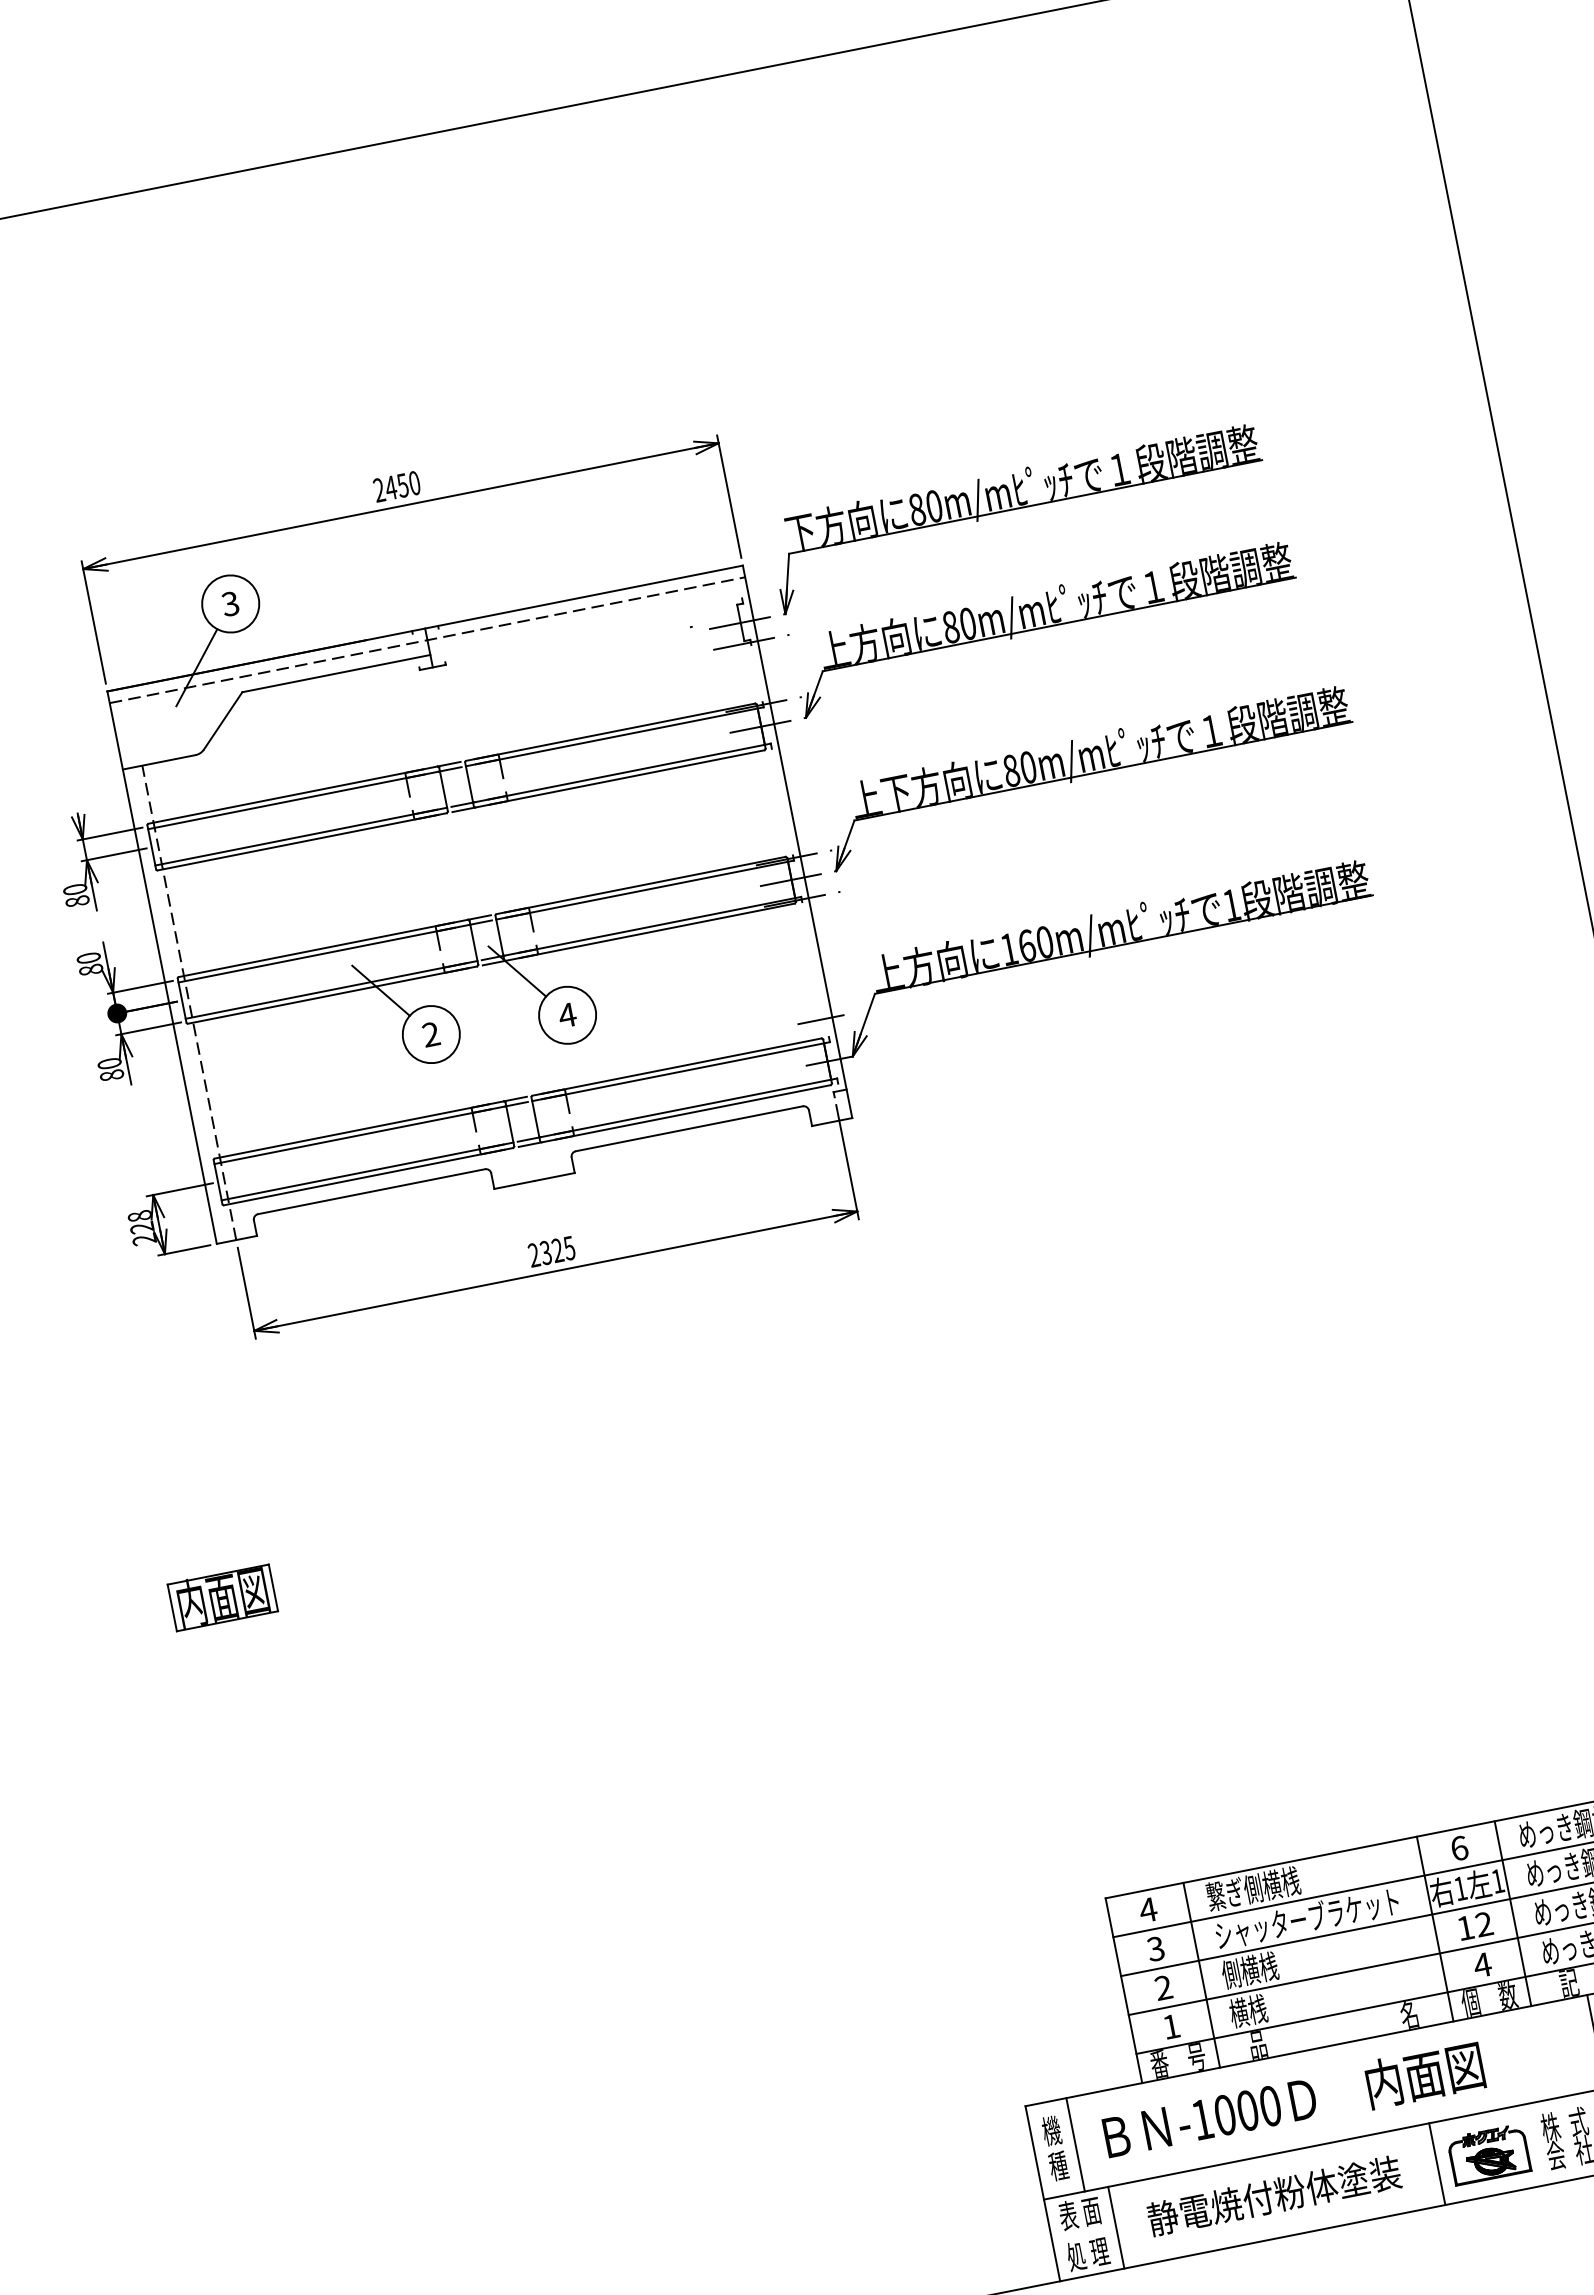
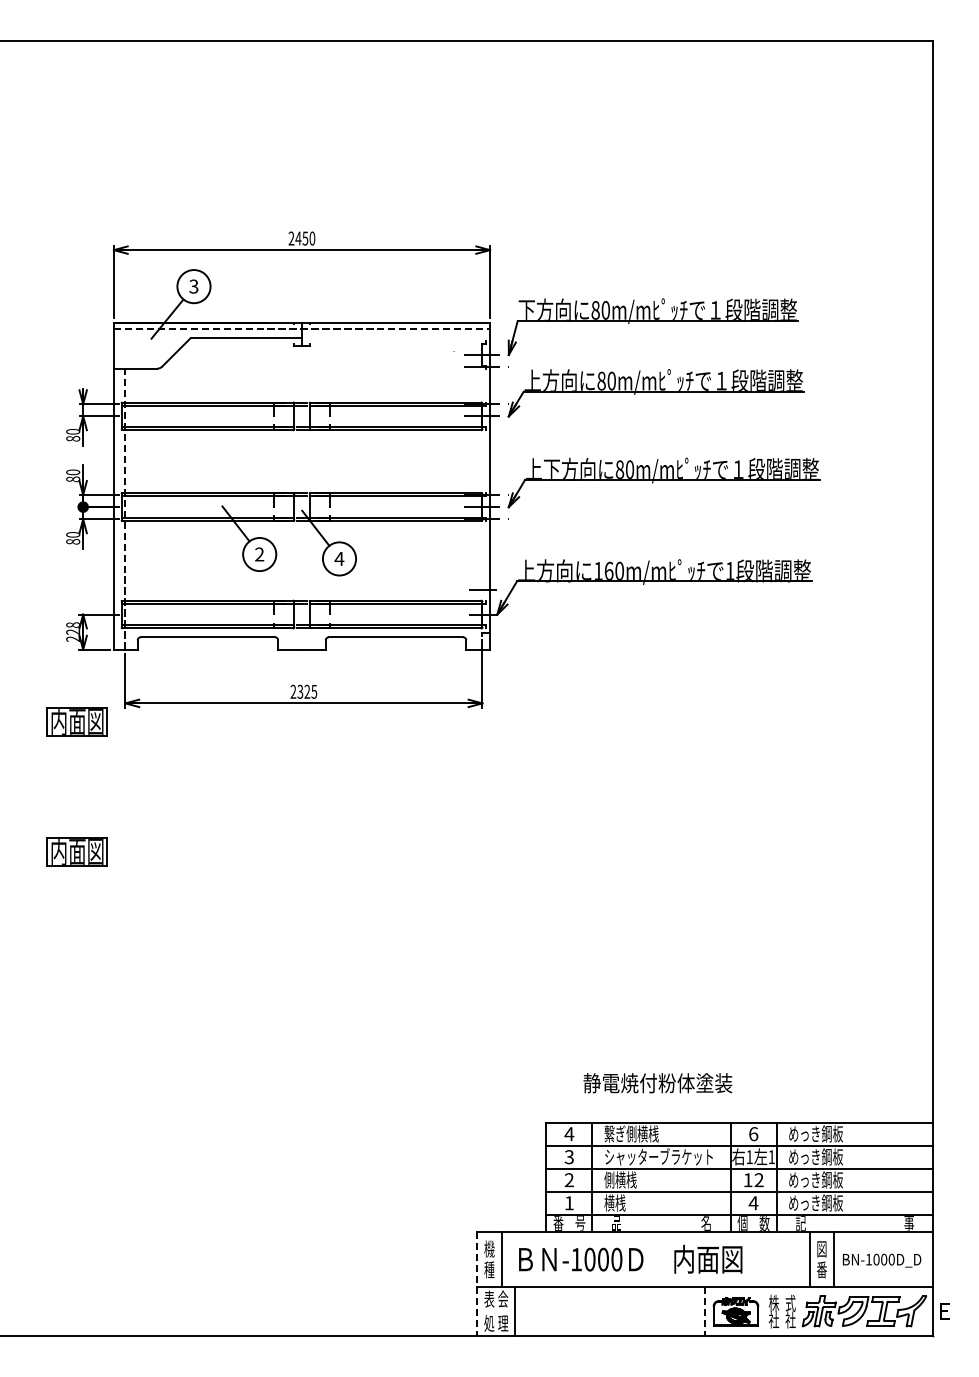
part: (177, 1377) -> (76, 721), added
text: (1555, 2154) -> (773, 1319), 会 -> 社
line: (1437, 2165) -> (705, 1312), solid -> dashed
line: (1043, 2193) -> (477, 1283), solid -> dashed
text: (1273, 2196) -> (657, 1083), moved
text: (1091, 2209) -> (503, 1298), 面 -> 会

